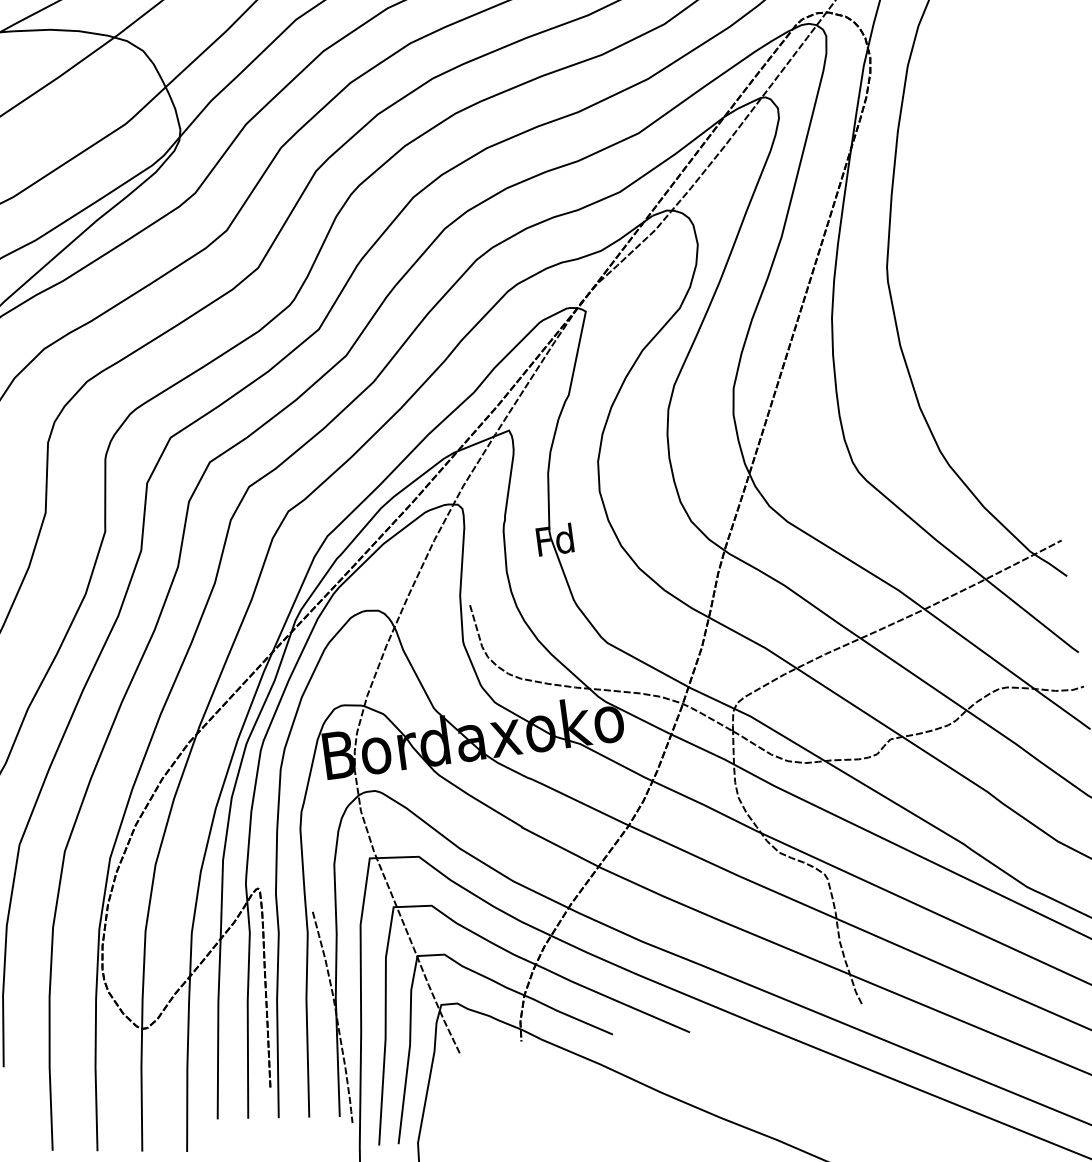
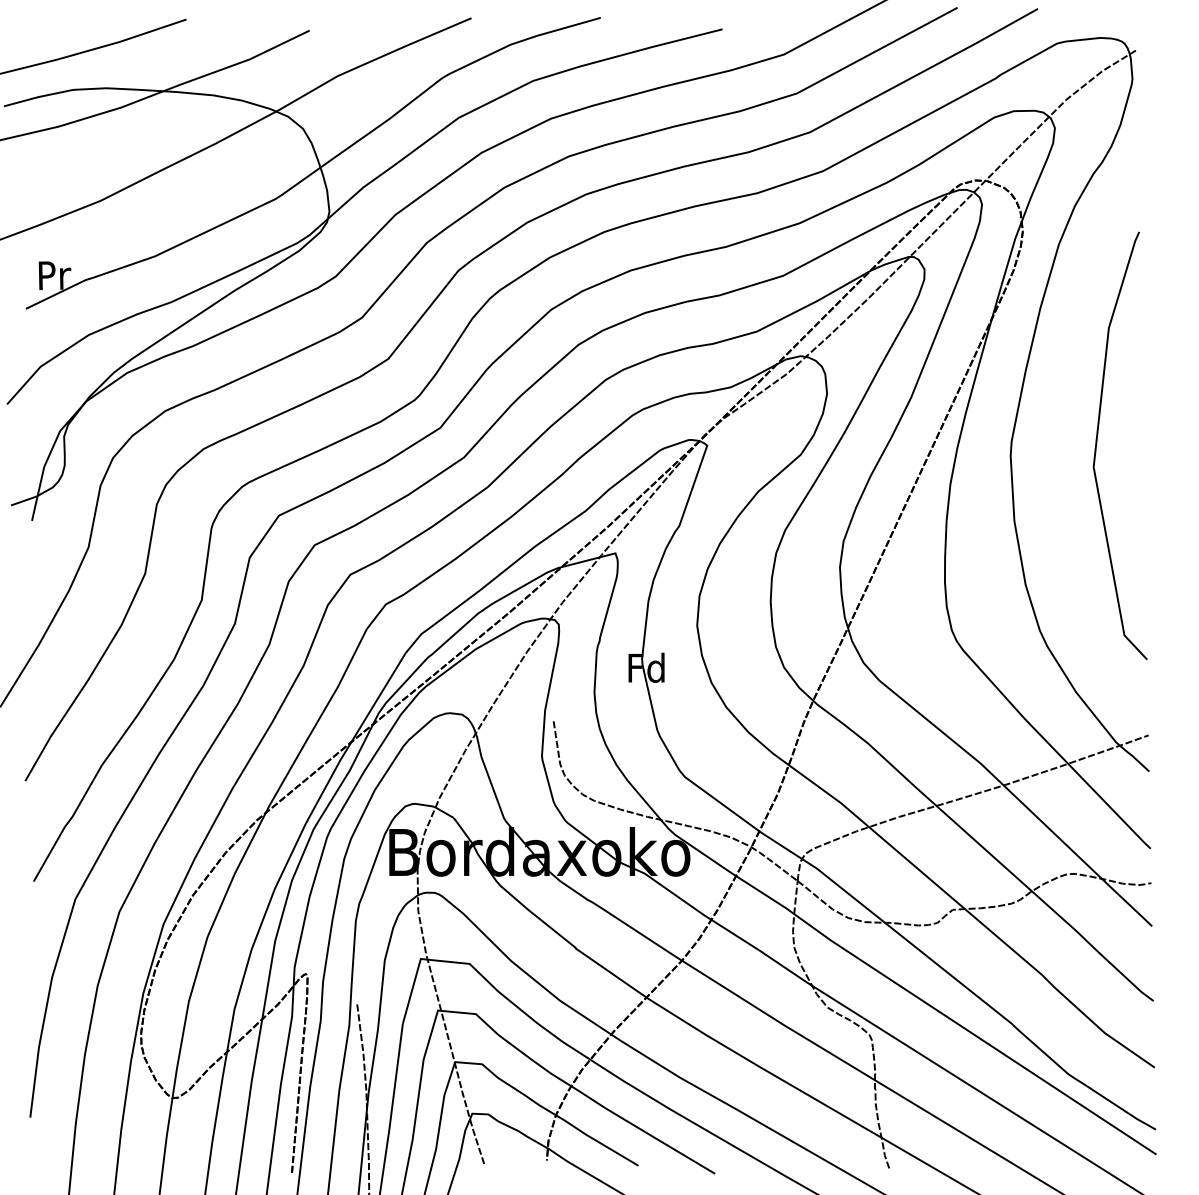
curve: (972, 258) -> (1097, 444), added

